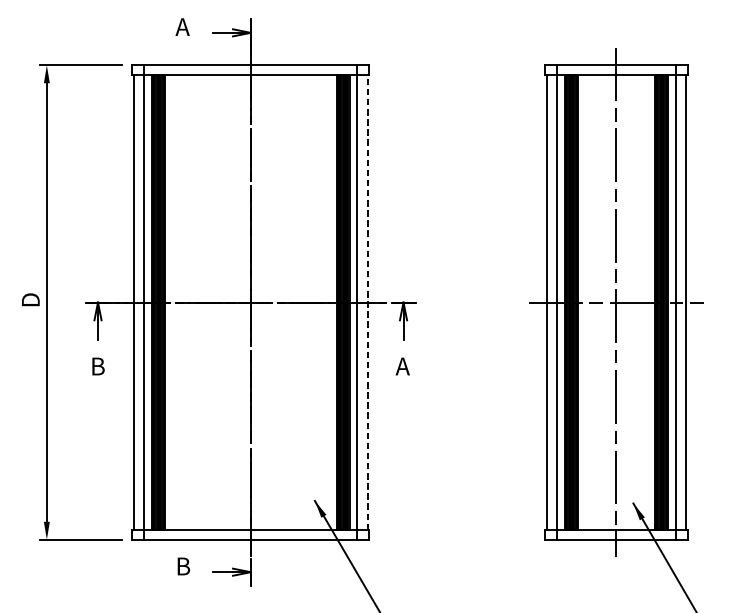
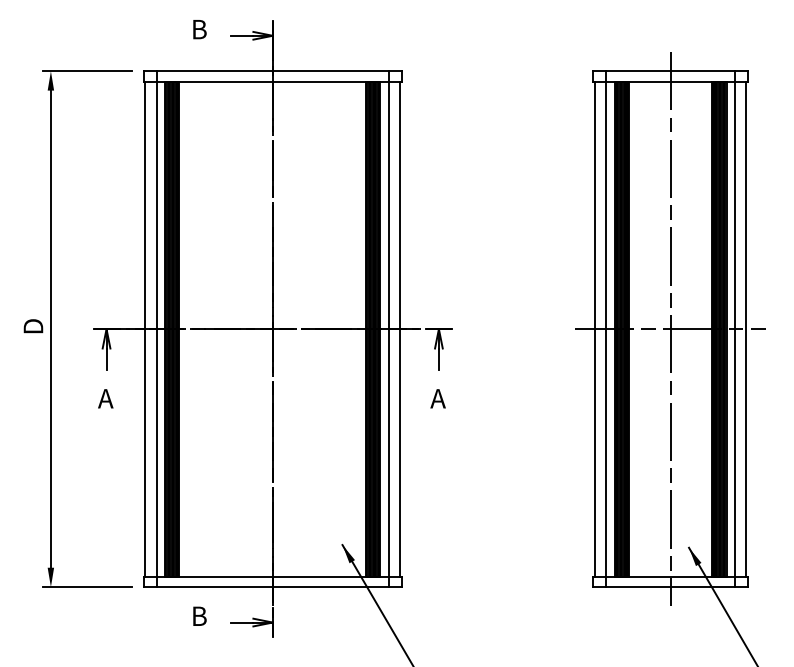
text: (182, 27) -> (198, 29), A -> B
line: (368, 302) -> (400, 329), dashed -> solid
text: (97, 366) -> (105, 398), B -> A

